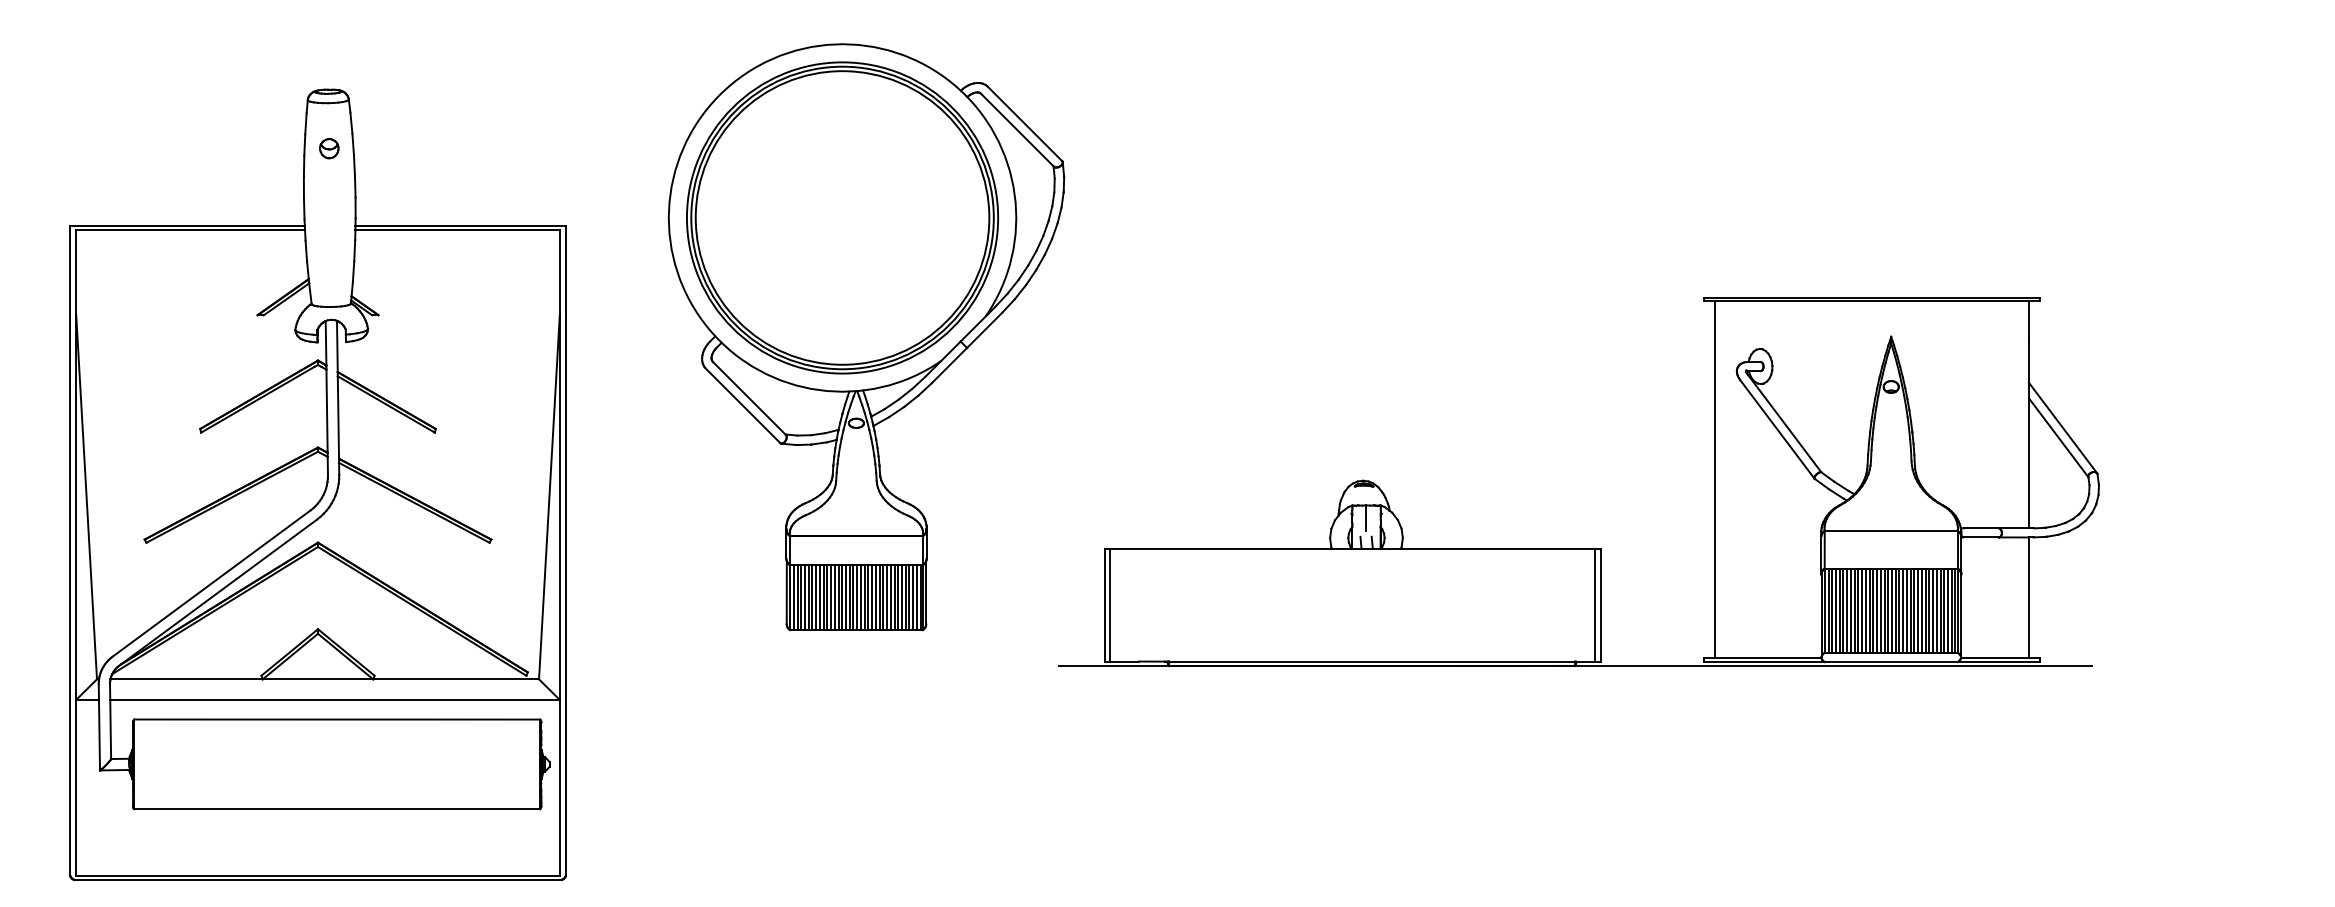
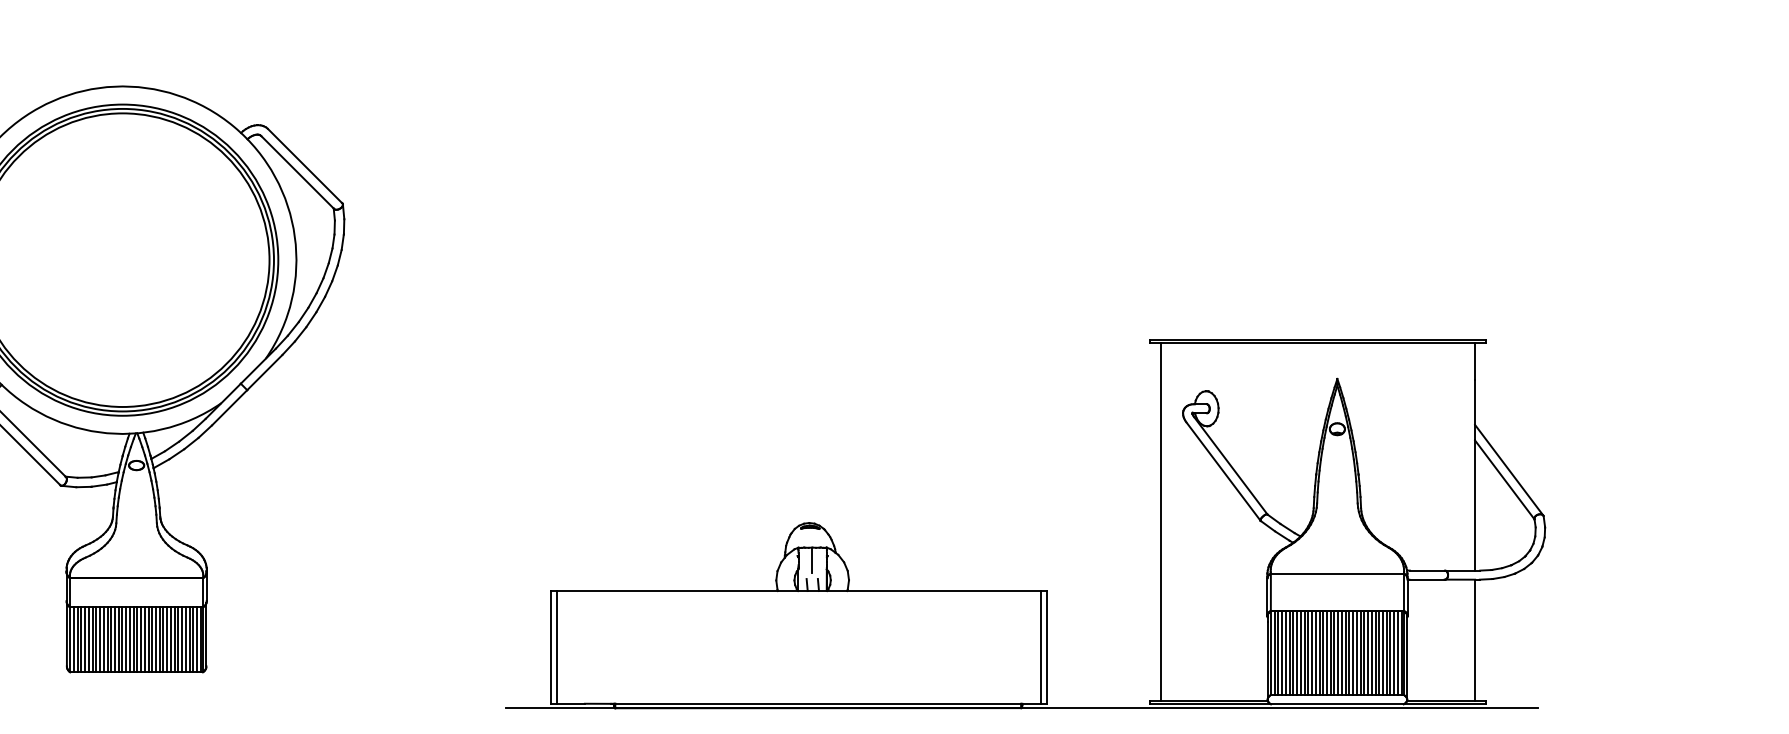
part: (1578, 548) -> (1024, 590), moved

